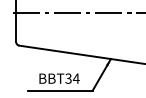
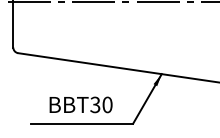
text: (75, 78) -> (106, 104), BBT34 -> BBT30

